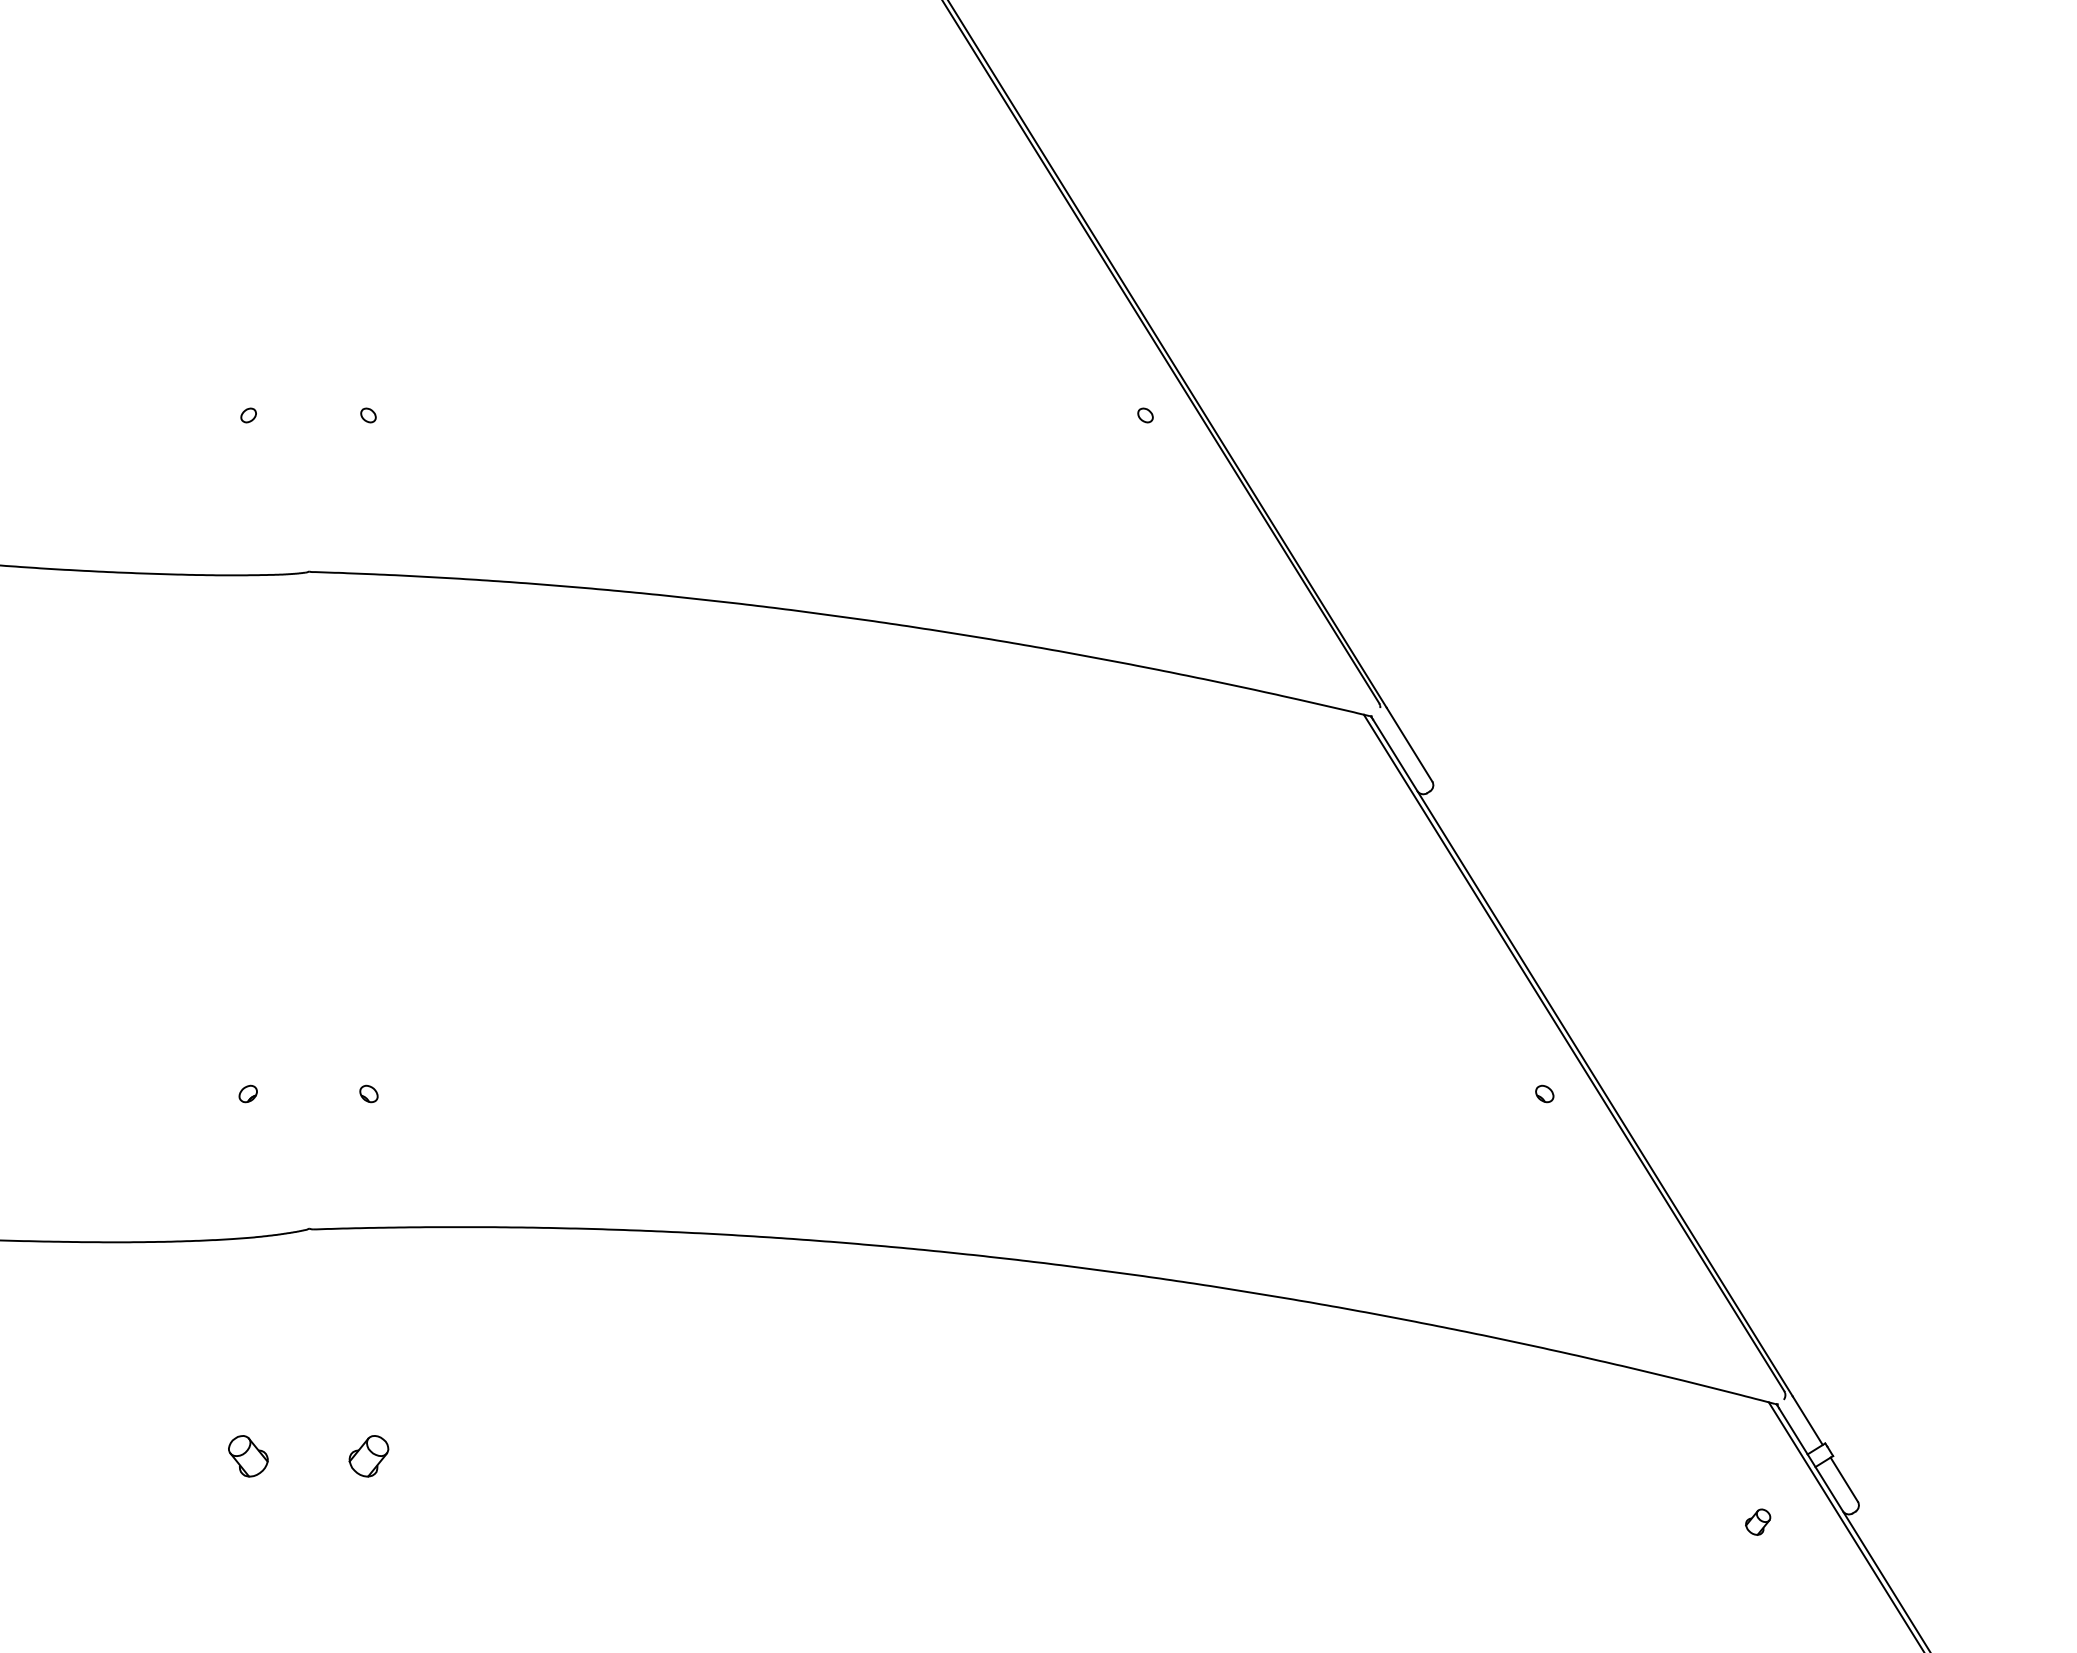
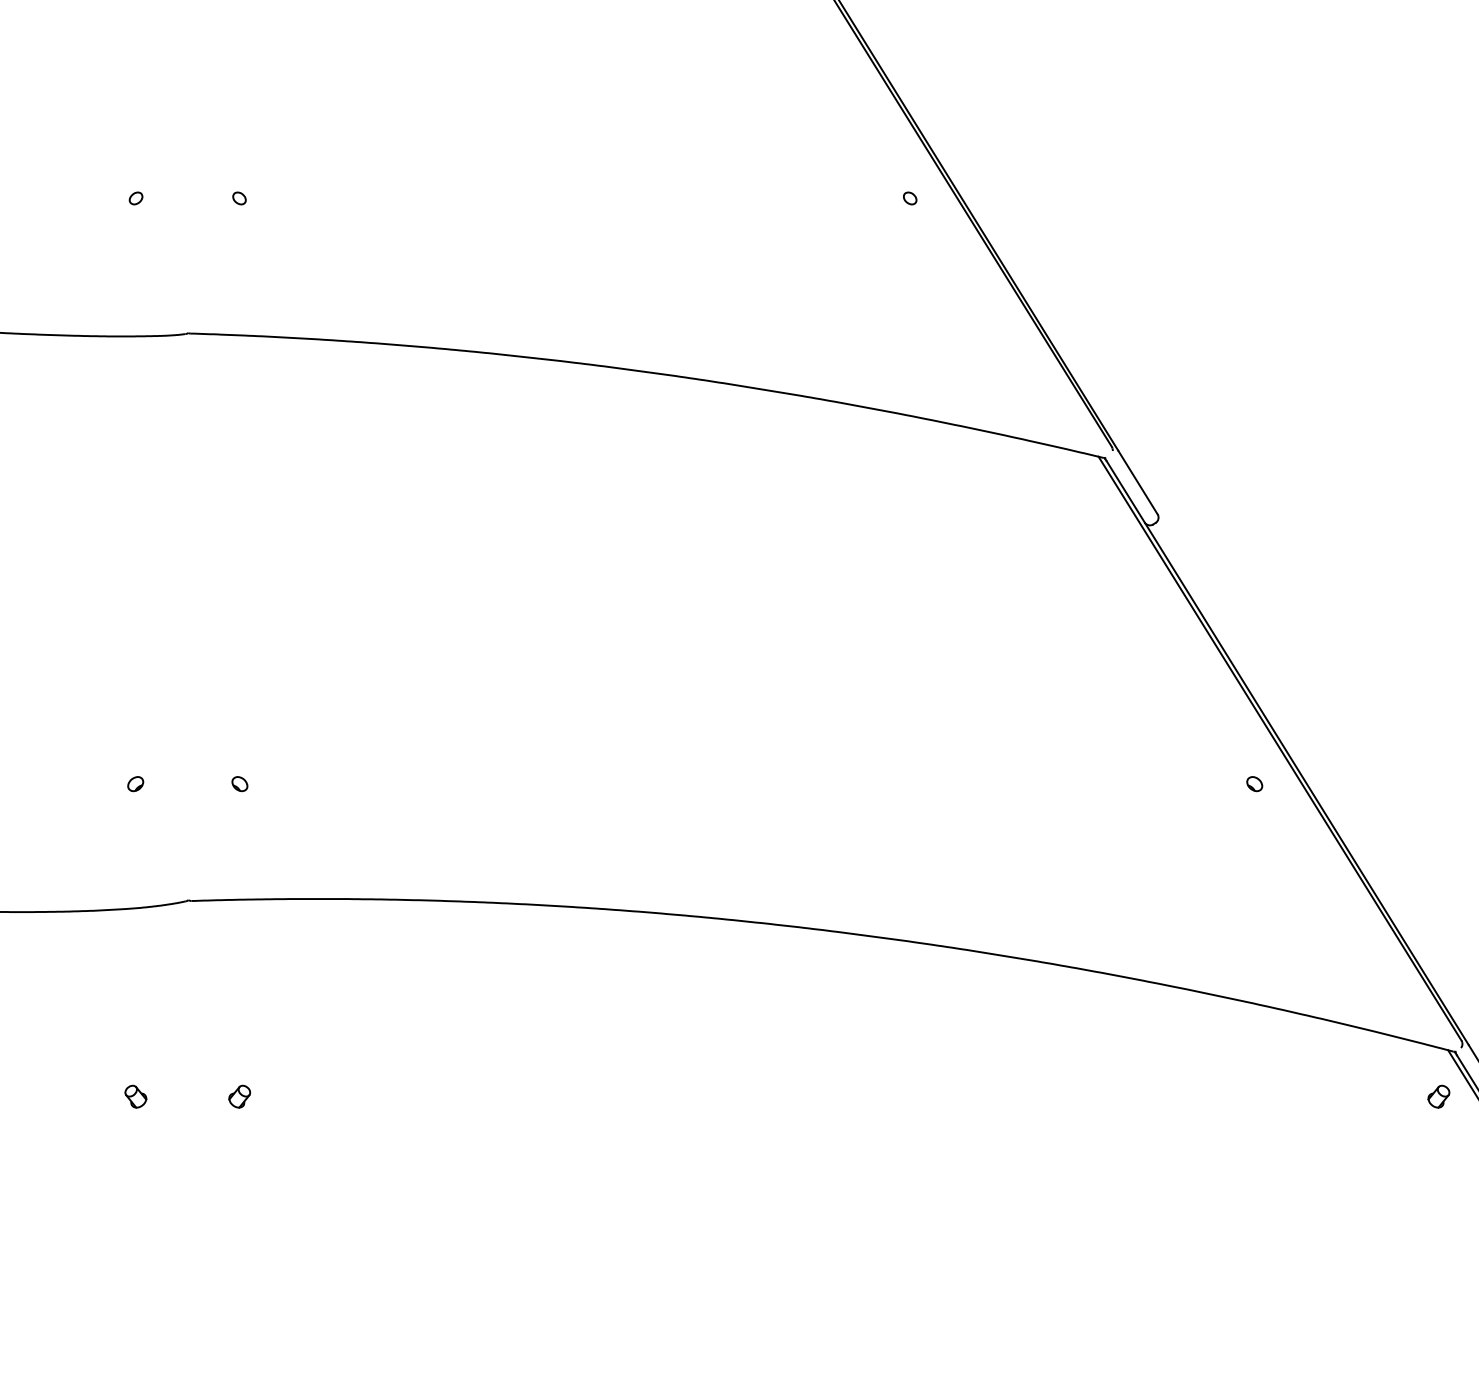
part: (248, 1455) -> (135, 1096), size x0.62
part: (368, 1455) -> (239, 1096), size x0.62
part: (1758, 1521) -> (1439, 1096), moved

